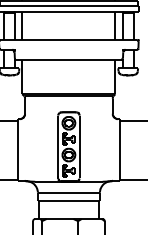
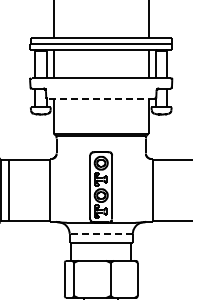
line: (69, 59) -> (101, 98), solid -> dashed
line: (69, 192) -> (101, 233), solid -> dashed

